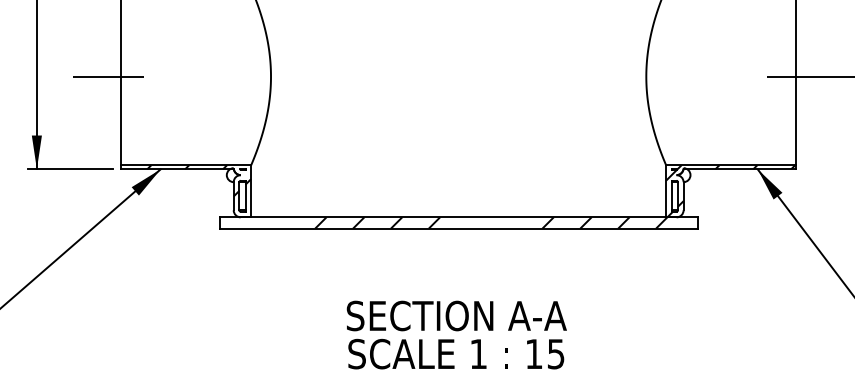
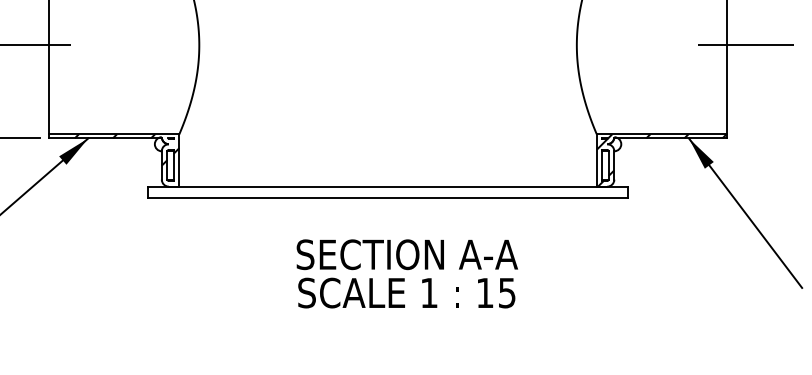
hatch: (491, 222) -> (421, 191), removed
text: (456, 334) -> (407, 273), moved

